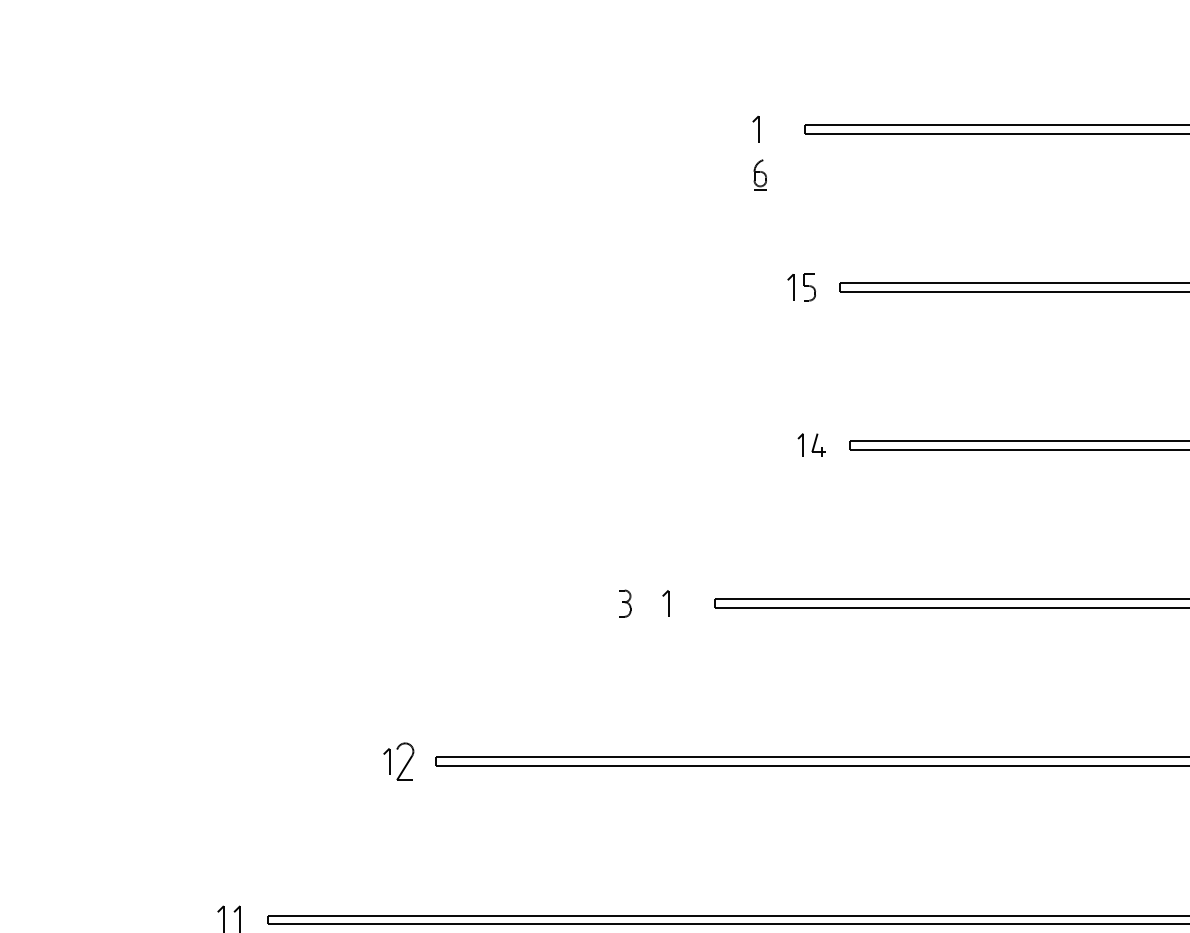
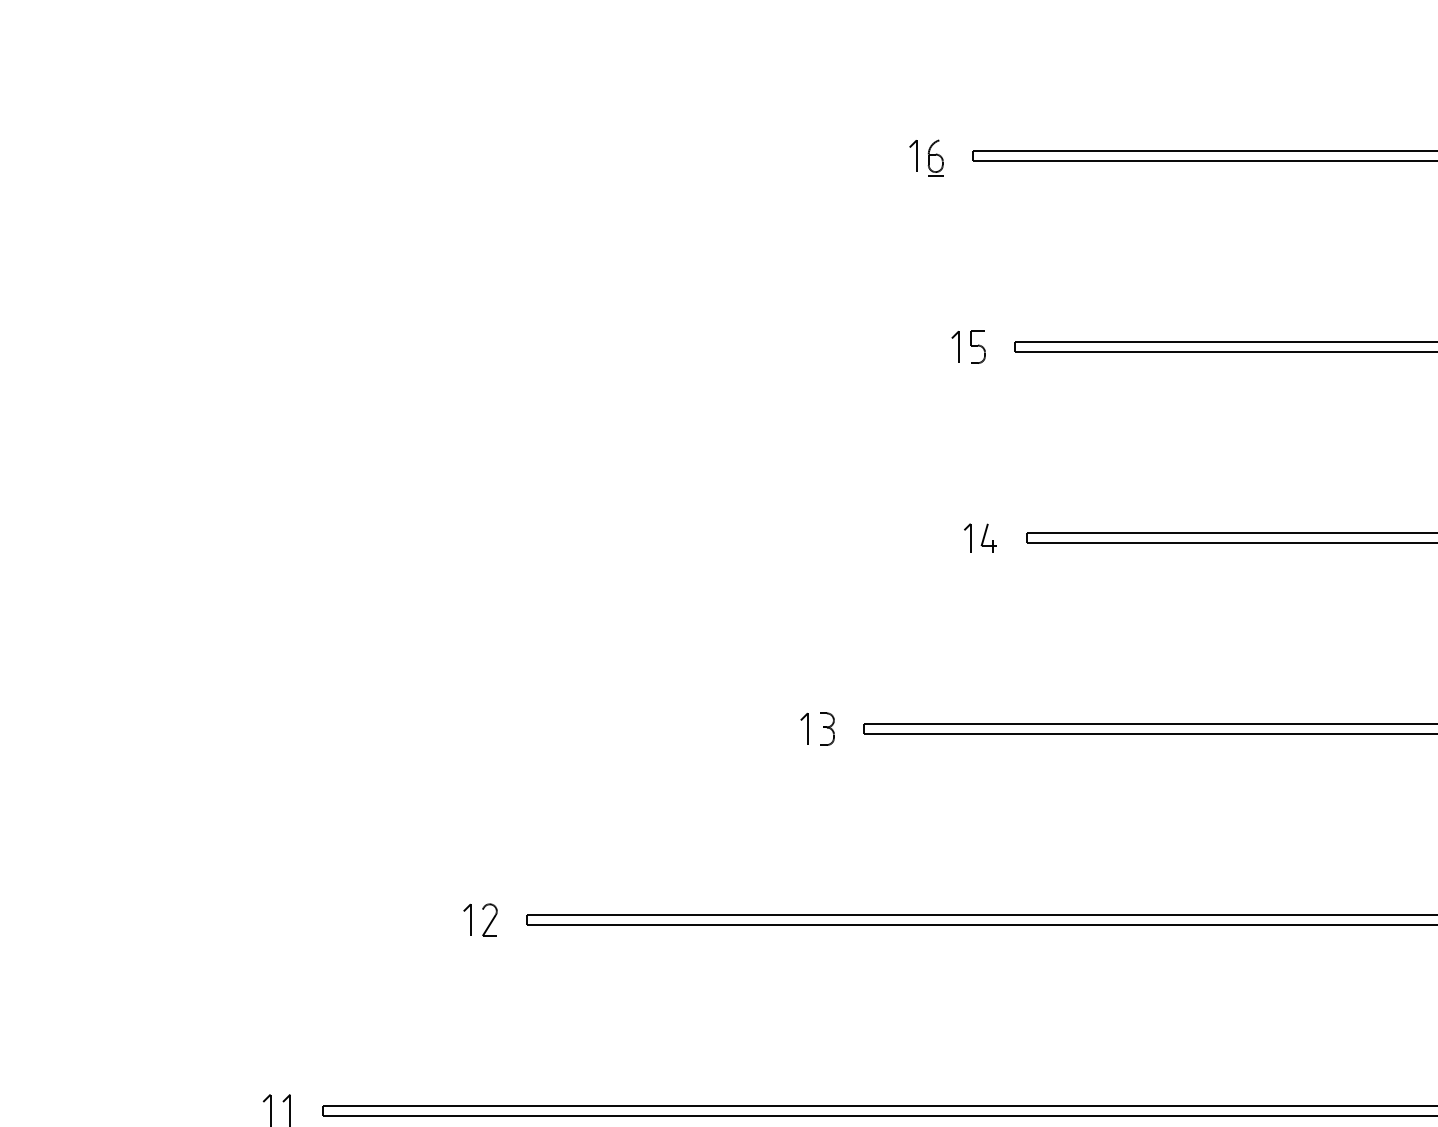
part: (760, 174) -> (935, 157), moved
part: (625, 603) -> (827, 728), moved
part: (405, 761) -> (489, 919), size x0.71

